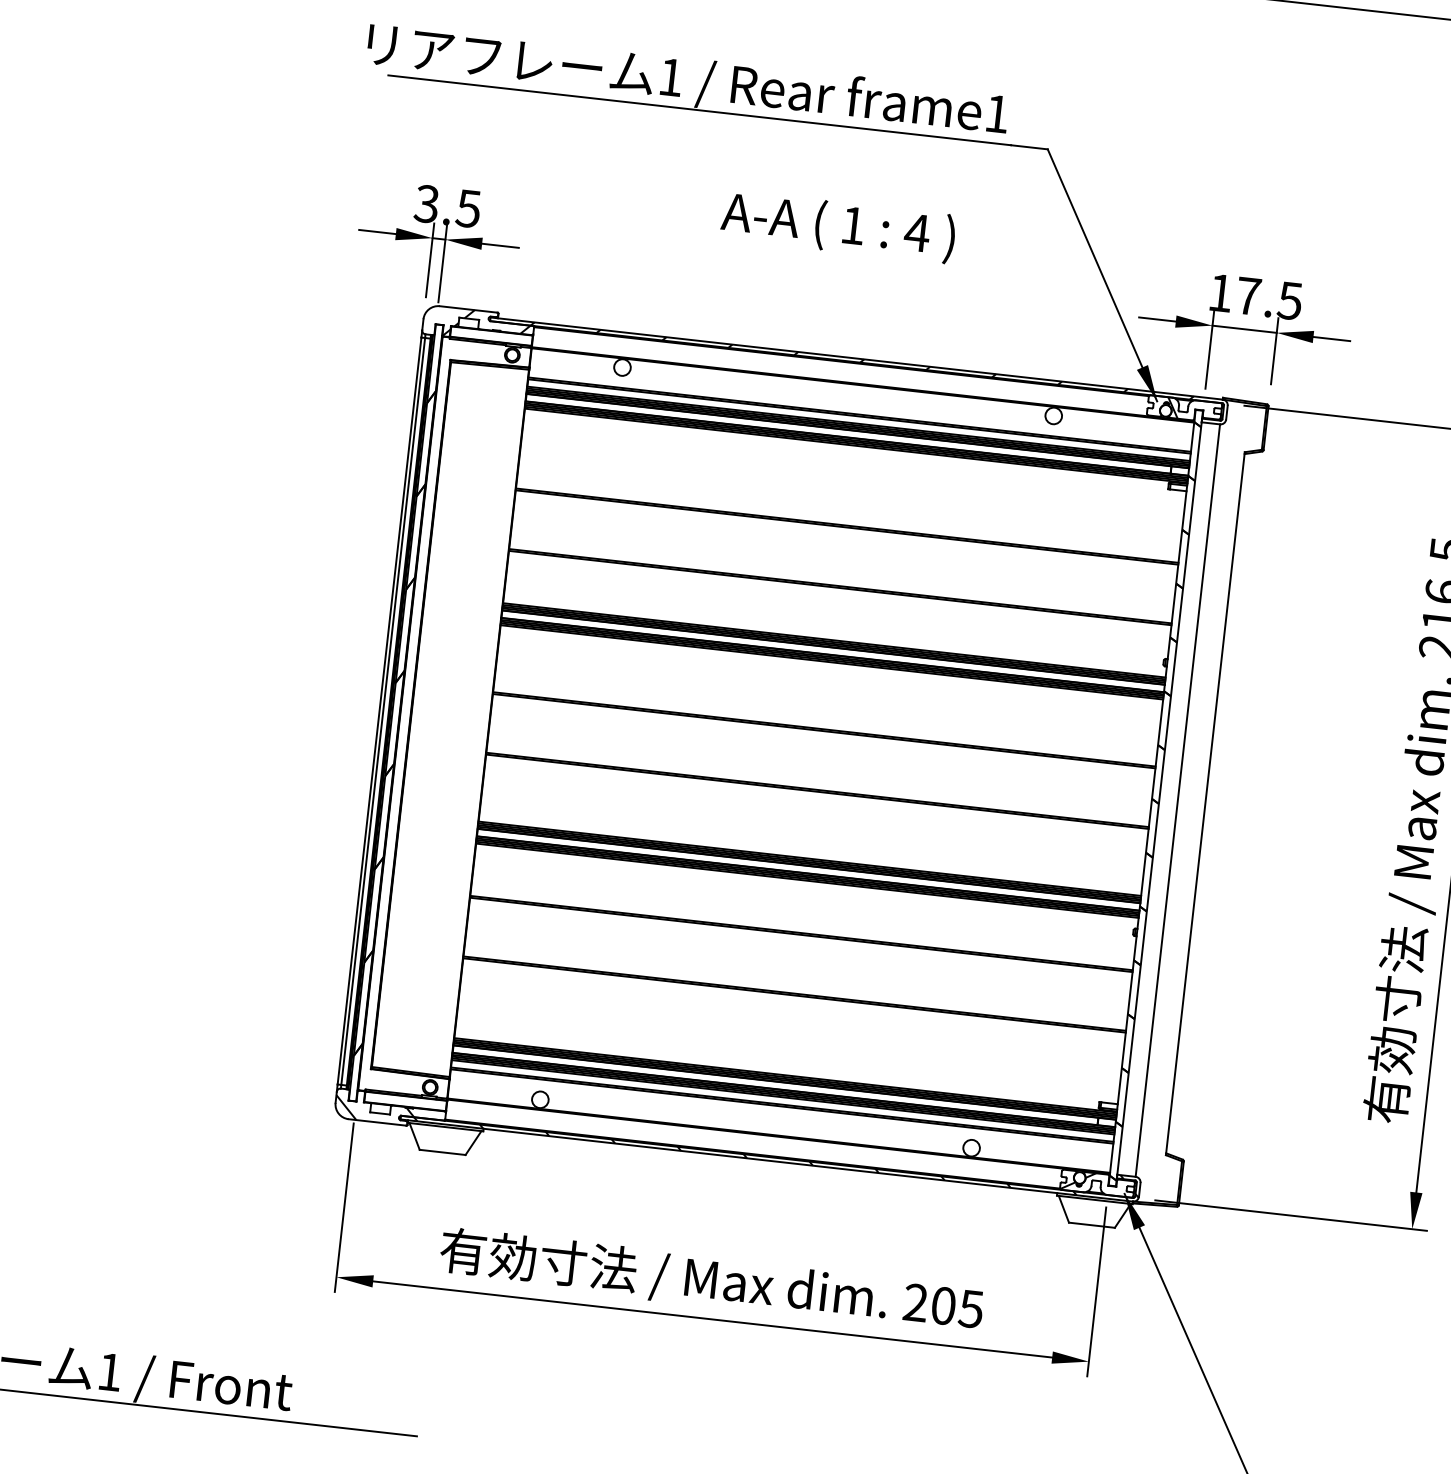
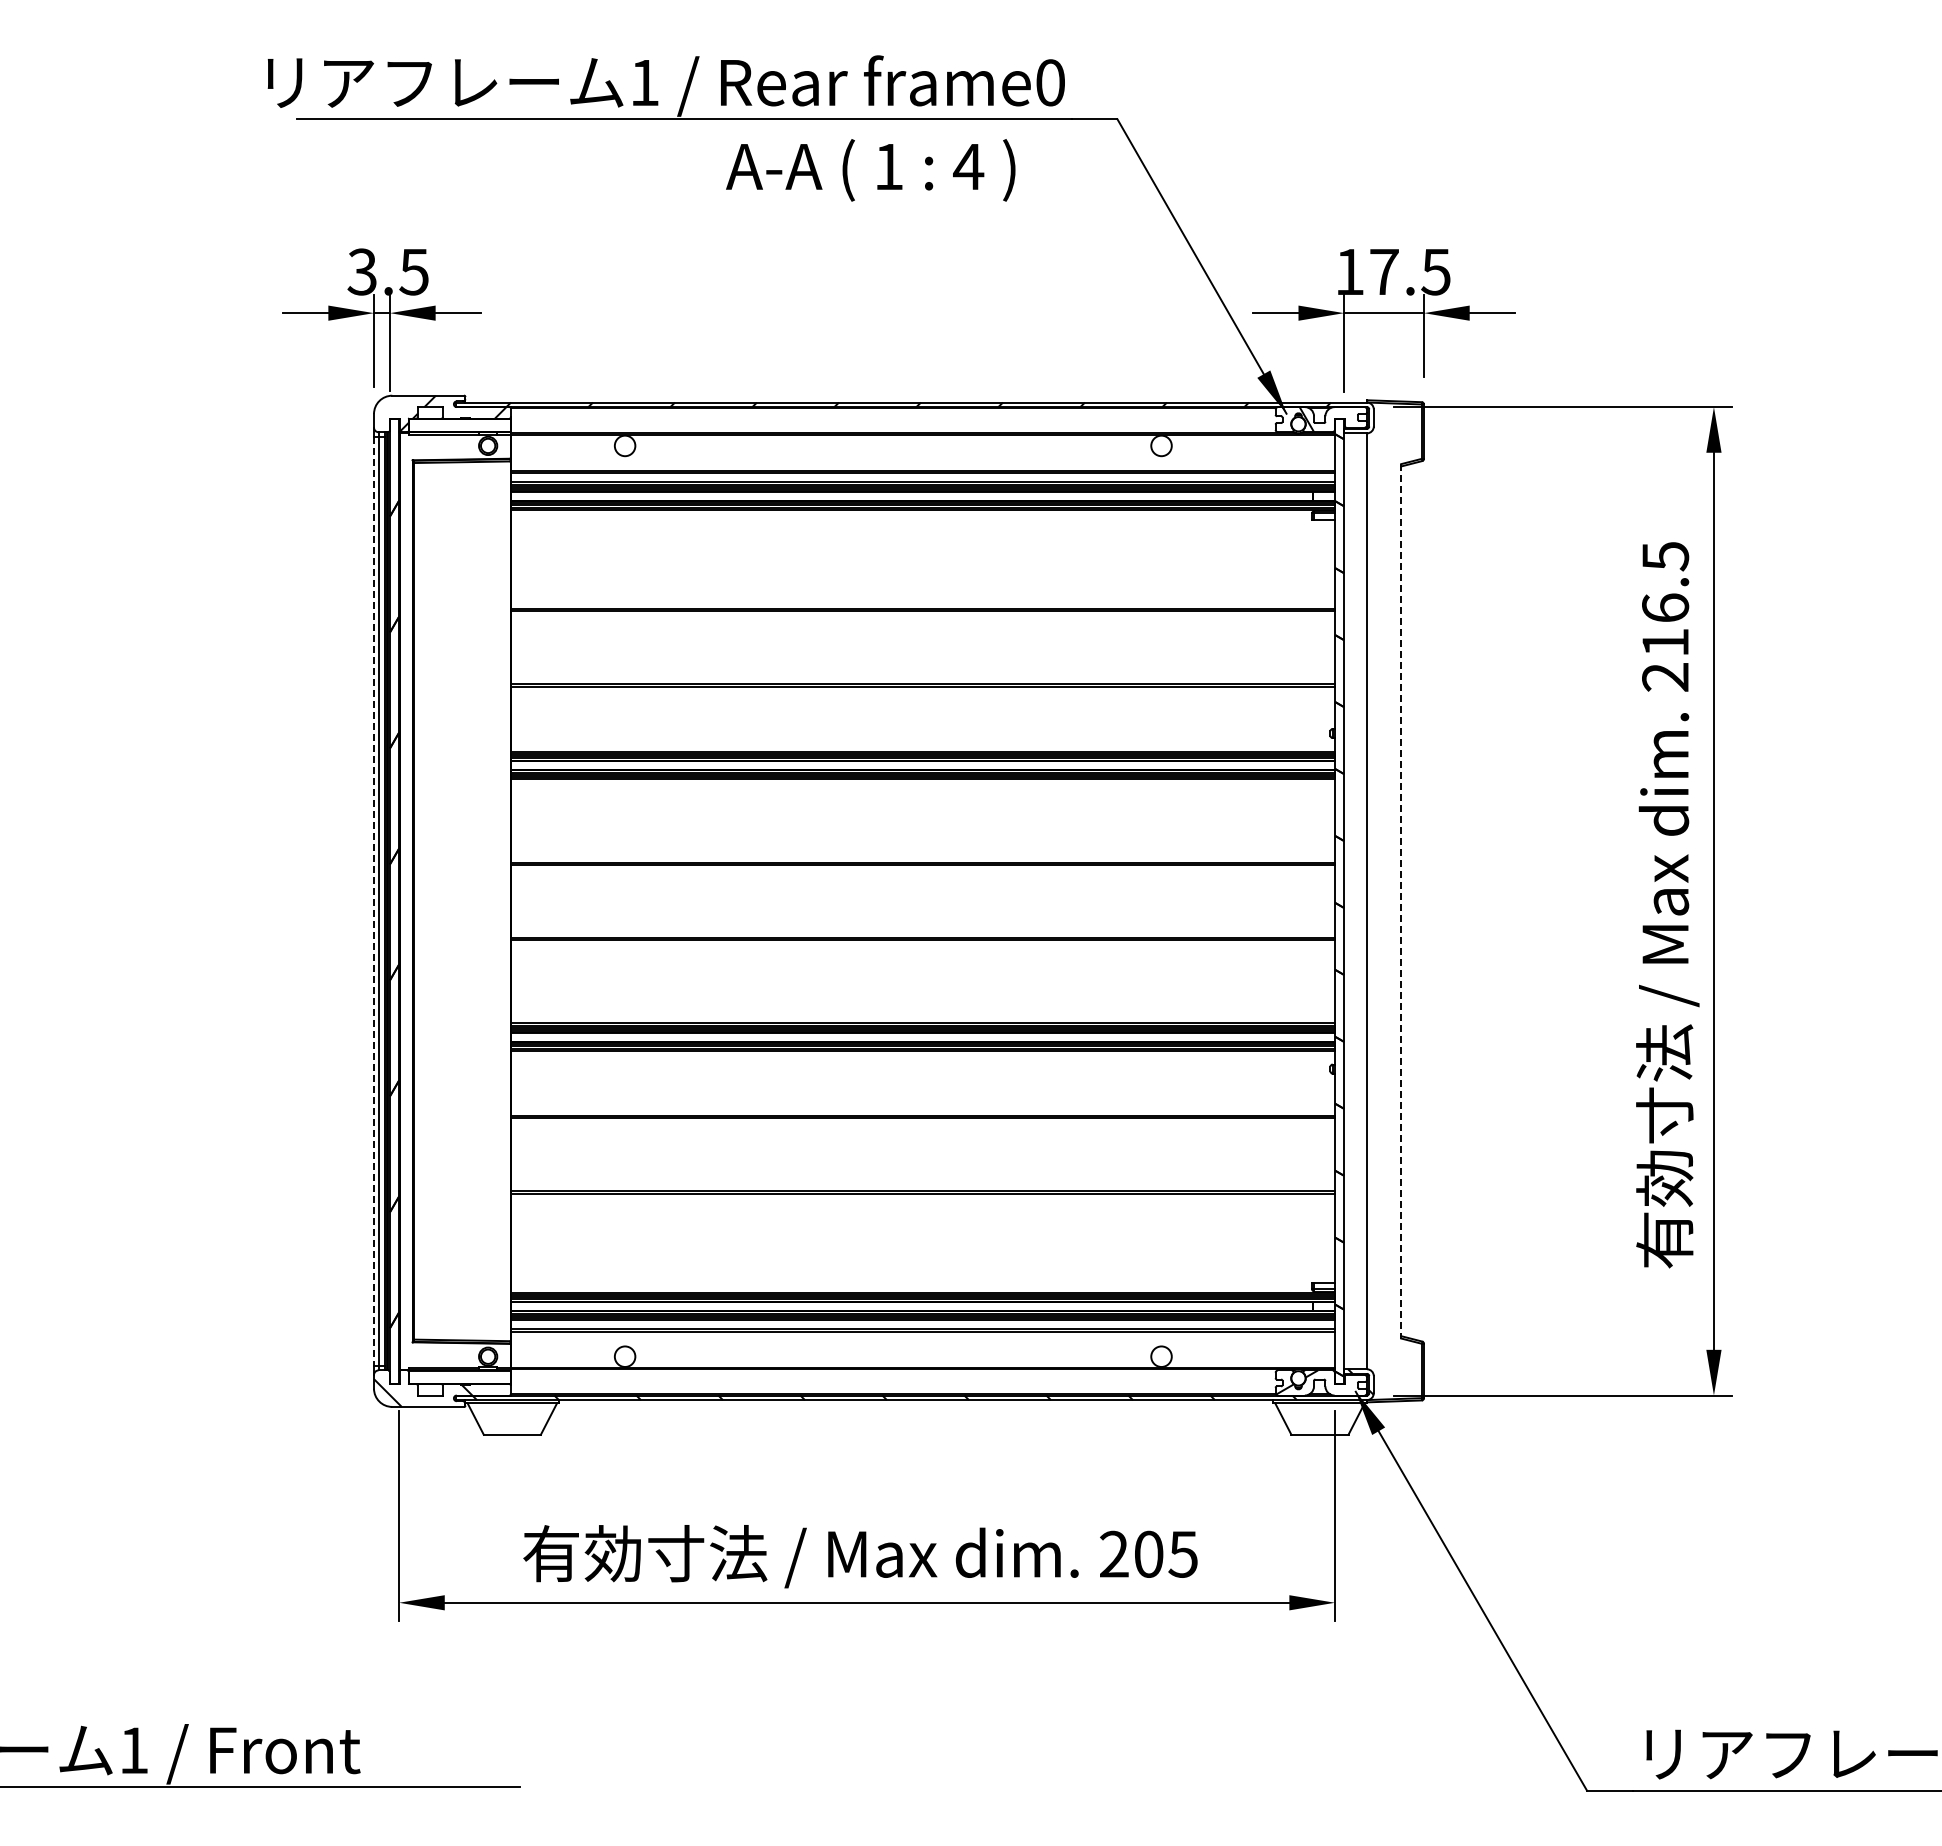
text: (997, 113) -> (1050, 82), frame1 -> frame0
text: (838, 226) -> (870, 170), moved
line: (379, 711) -> (374, 901), solid -> dashed
line: (1205, 803) -> (1401, 901), solid -> dashed

